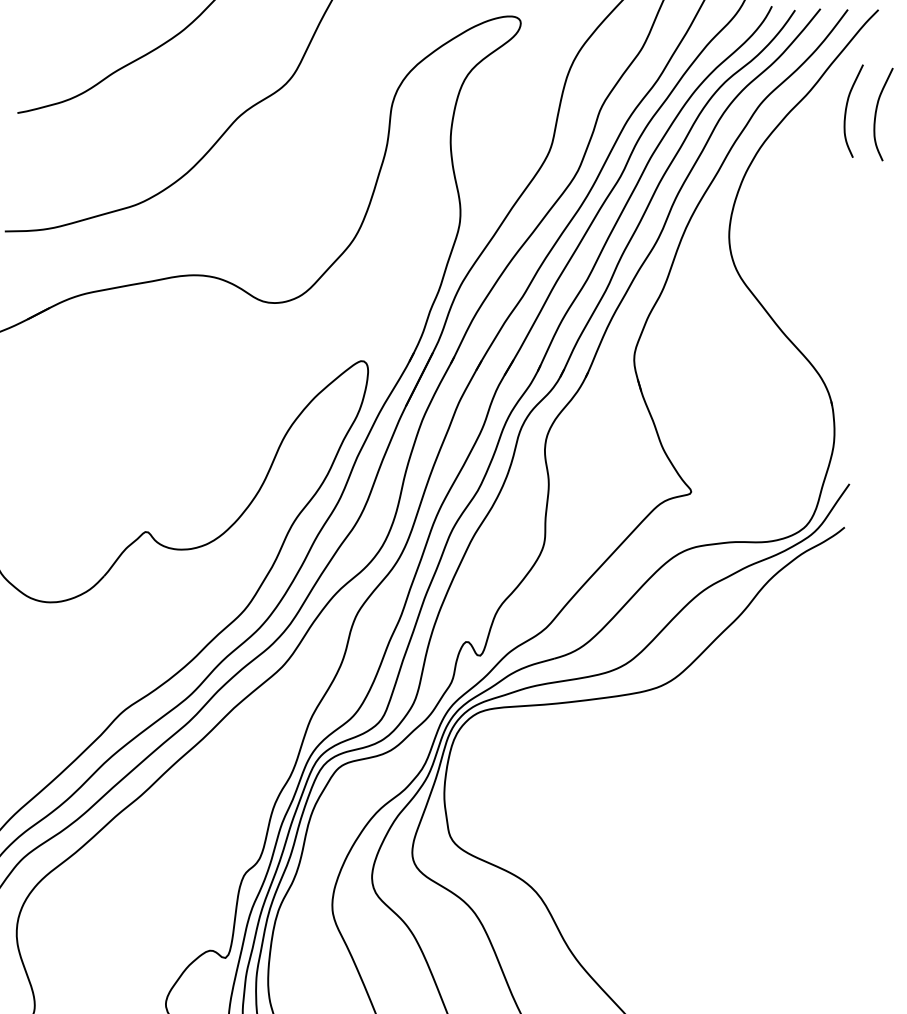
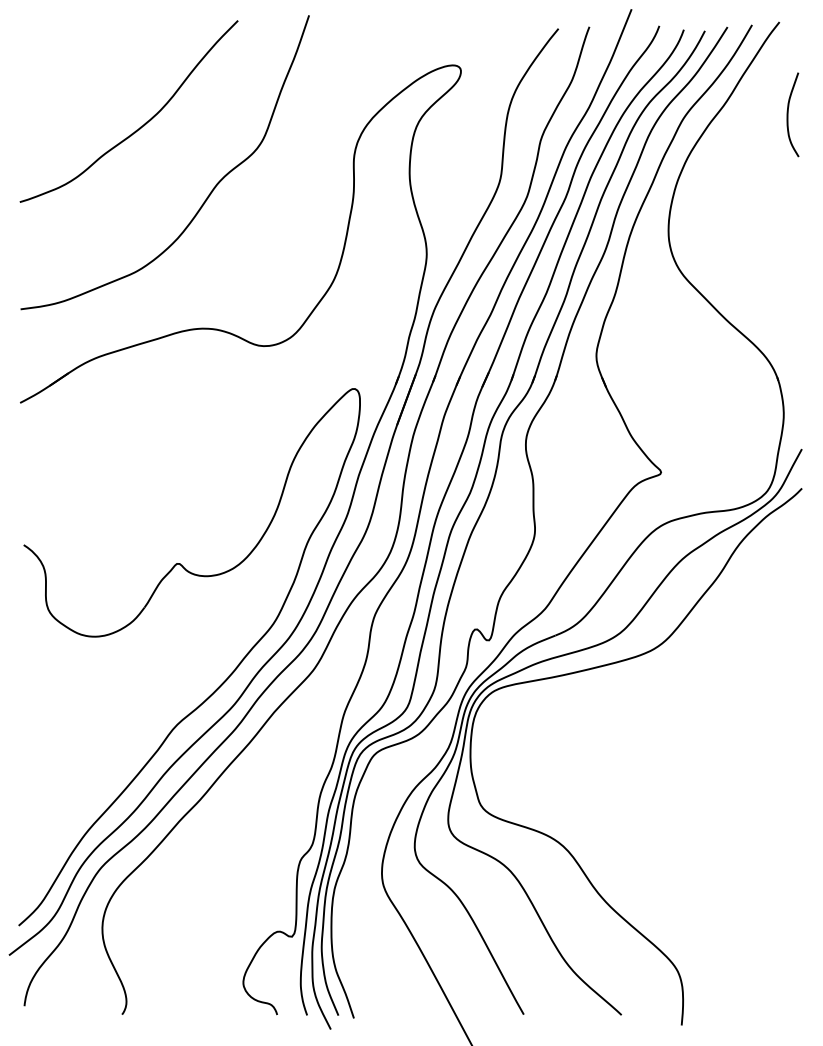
curve: (847, 109) -> (761, 114), removed

